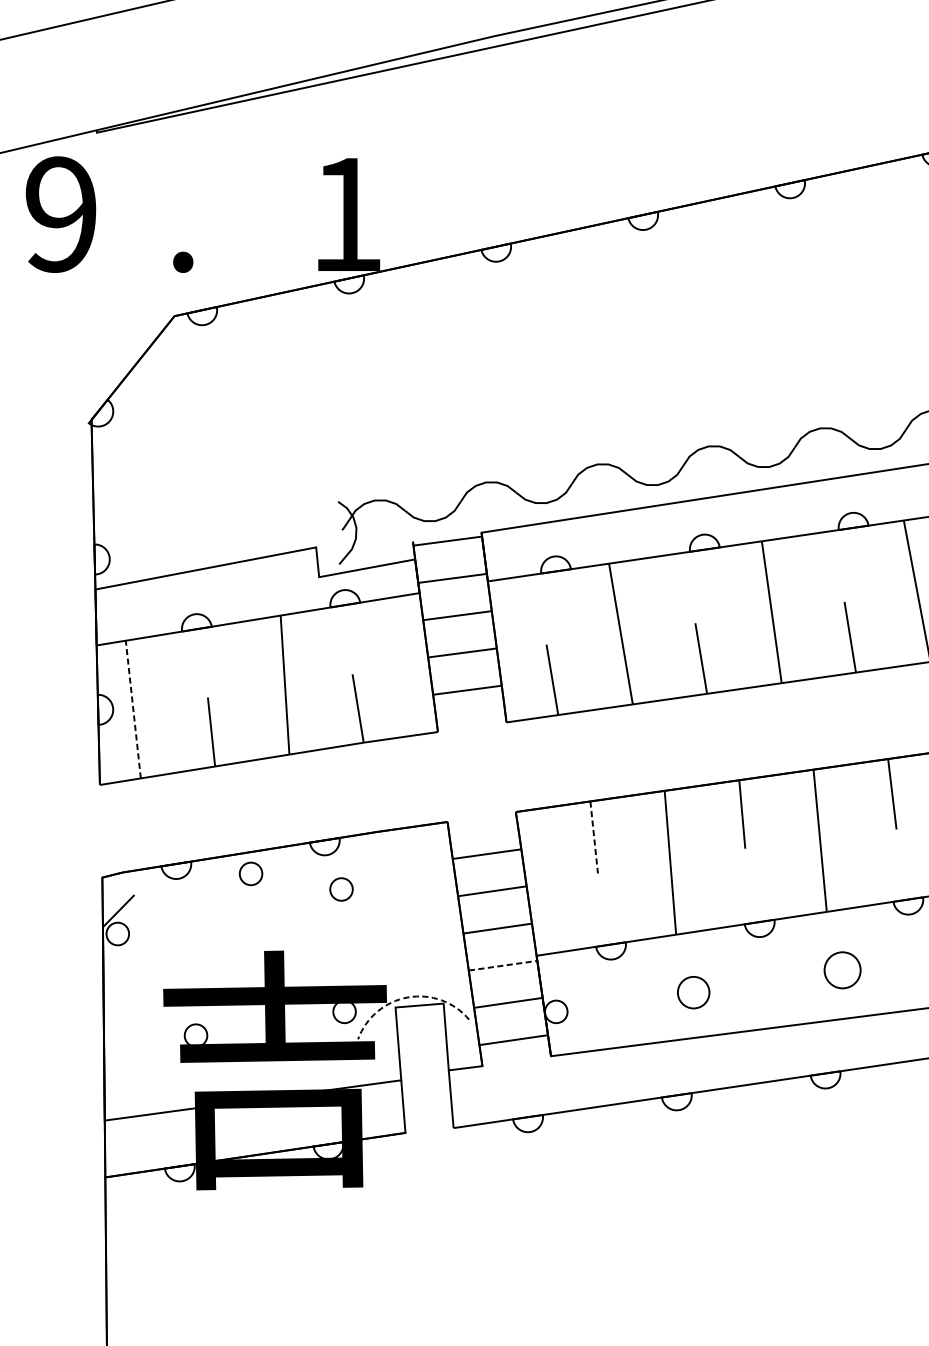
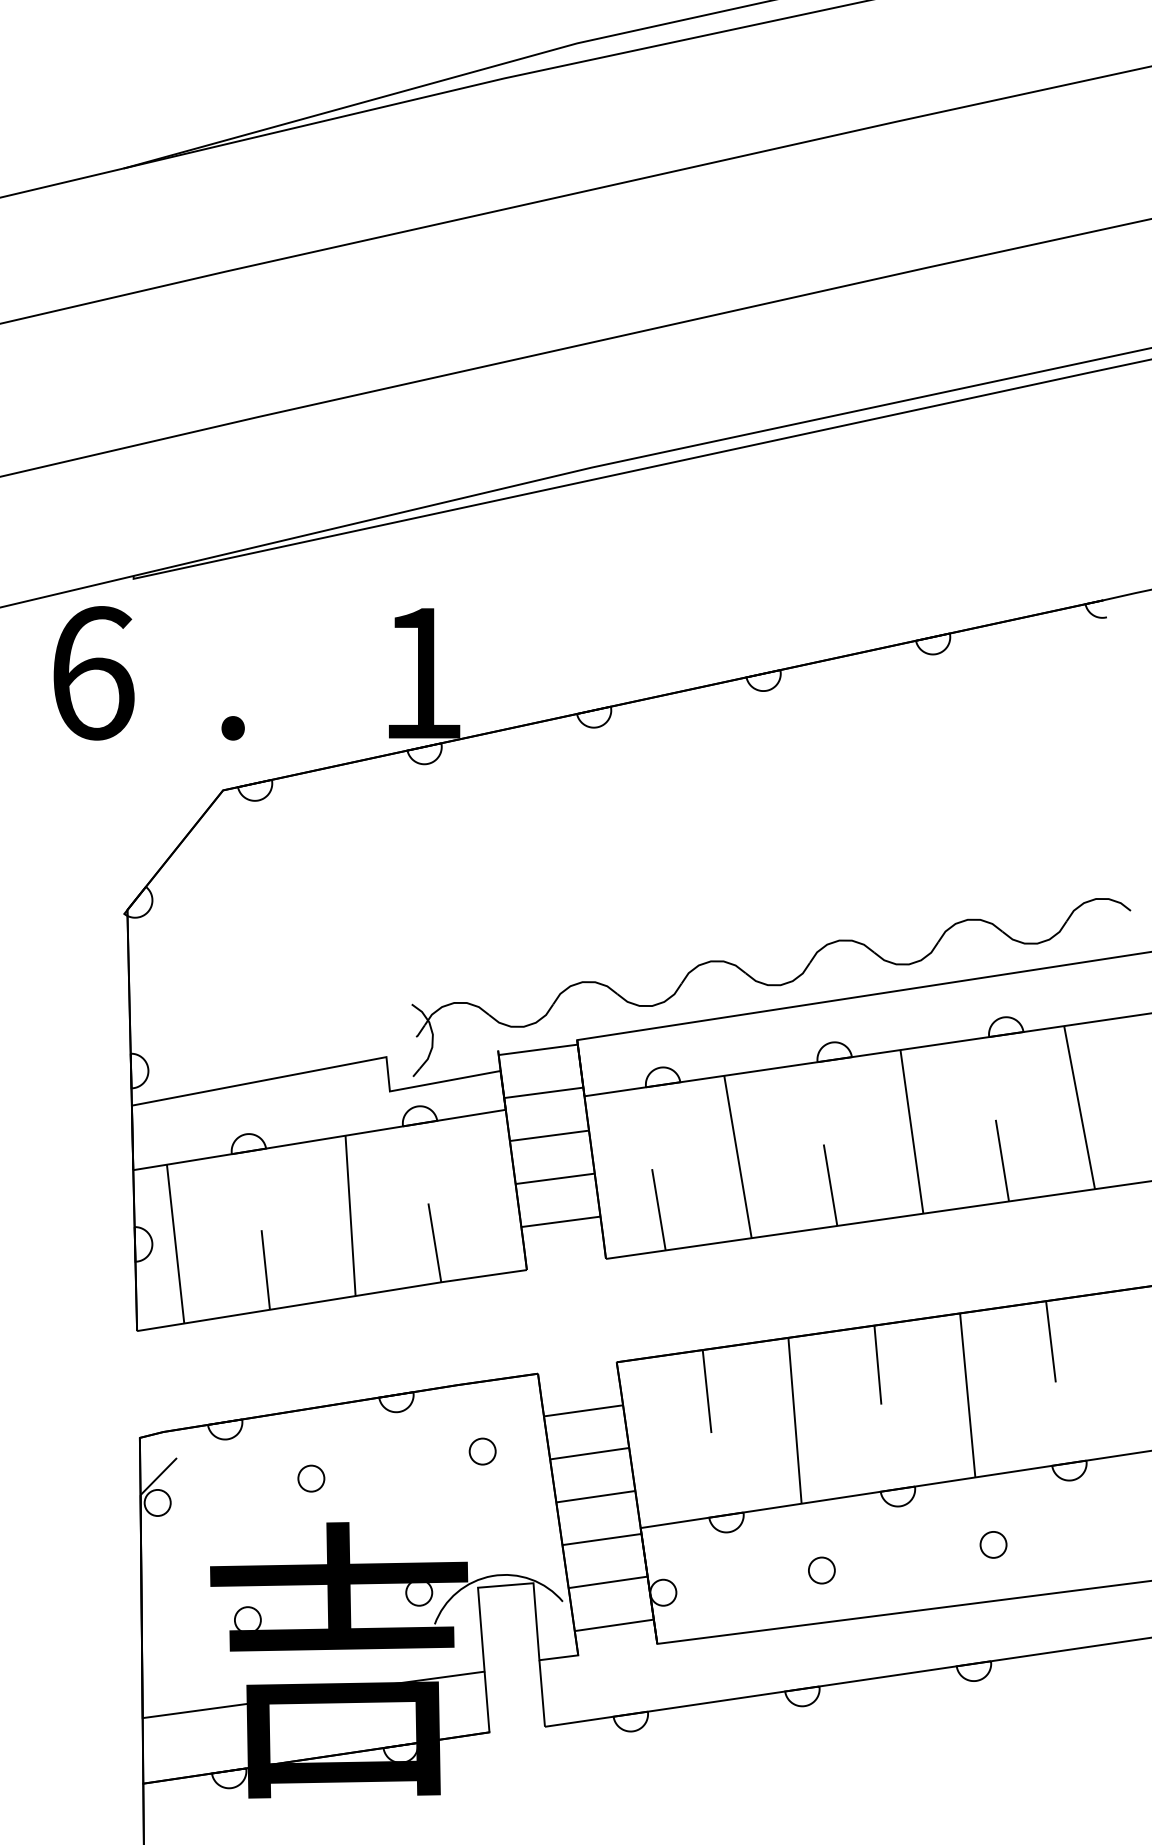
text: (61, 214) -> (92, 673), 9 -> 6
line: (133, 709) -> (175, 1244), dashed -> solid
line: (594, 837) -> (707, 1391), dashed -> solid
circle: (251, 873) -> (311, 1478), moved
circle: (341, 889) -> (482, 1451), moved
line: (503, 965) -> (602, 1539), dashed -> solid
circle: (842, 970) -> (993, 1544), size x0.62
circle: (693, 992) -> (821, 1570), size x0.71
arc: (408, 997) -> (492, 1576), dashed -> solid

